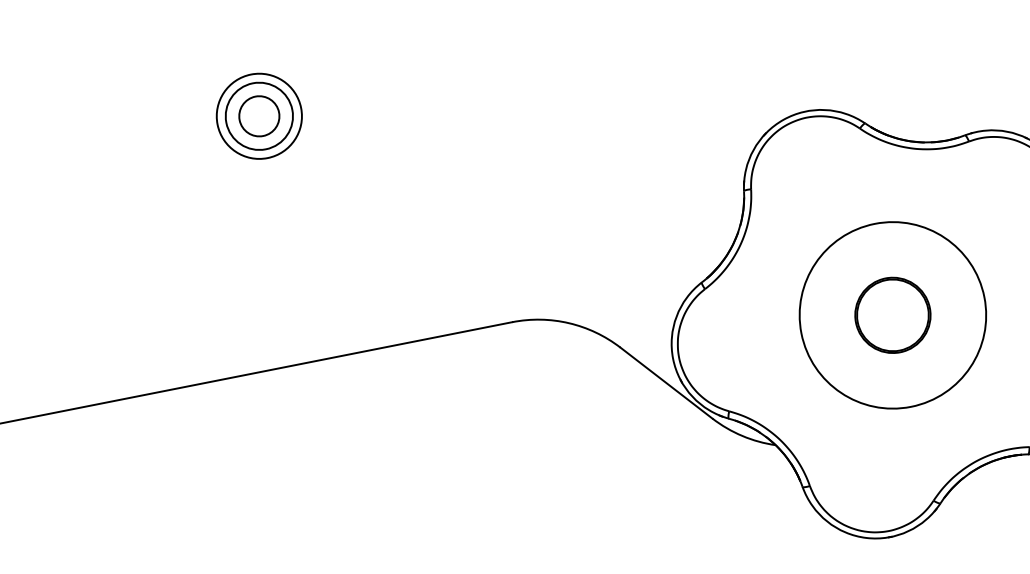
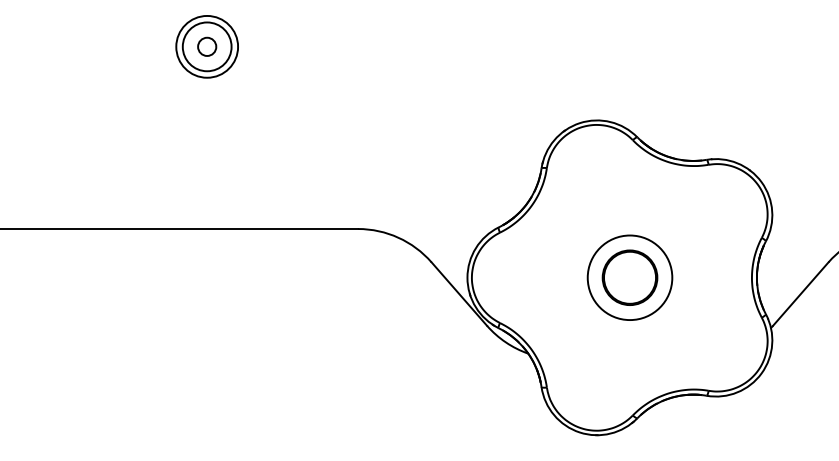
circle: (259, 115) -> (207, 46), size x0.62
circle: (892, 315) -> (629, 277), size x0.62

